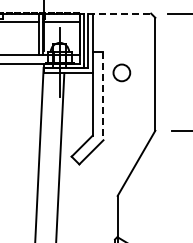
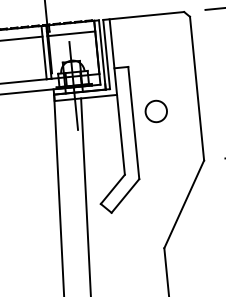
line: (119, 13) -> (143, 15), dashed -> solid
circle: (121, 72) -> (155, 111), moved
line: (103, 96) -> (133, 123), dashed -> solid

